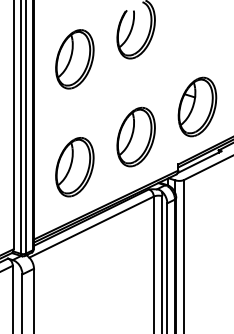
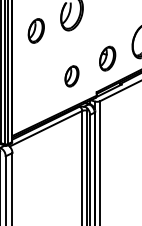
part: (75, 58) -> (36, 30), size x0.7
part: (197, 106) -> (107, 58), size x0.7
part: (135, 137) -> (71, 76), size x0.6
part: (75, 166) -> (36, 93), removed

